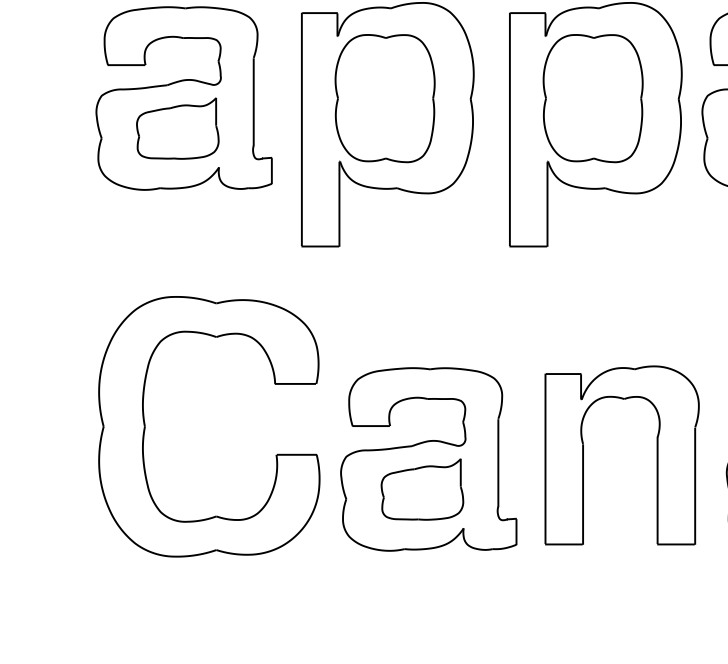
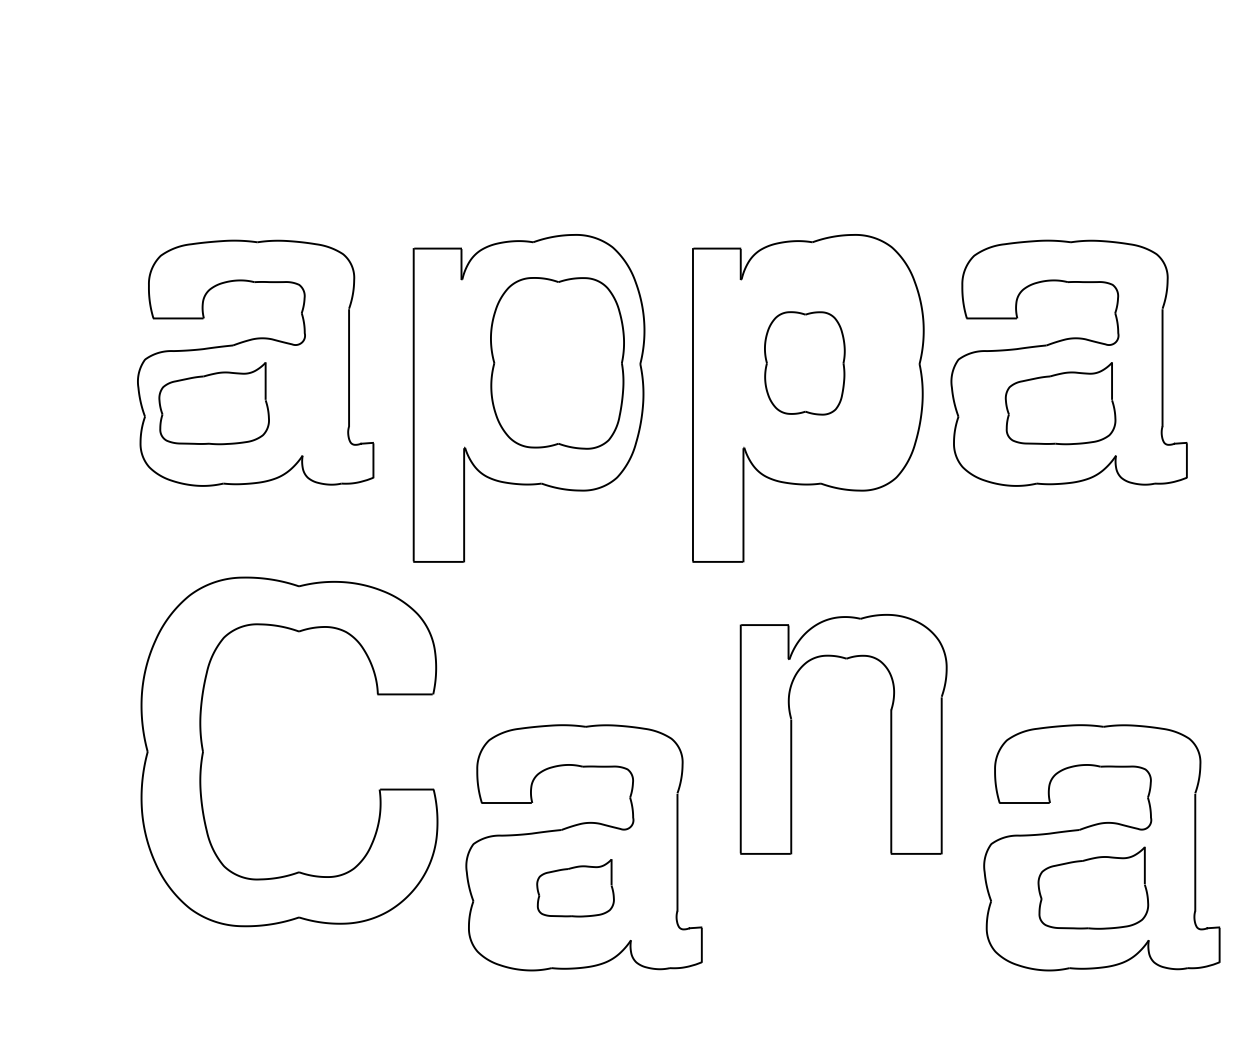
part: (385, 98) -> (557, 363), moved
part: (592, 98) -> (804, 363), size x0.6
part: (177, 128) -> (213, 403), moved
part: (145, 426) -> (203, 751), moved
part: (657, 455) -> (890, 734), moved
part: (422, 489) -> (575, 887), size x0.7

